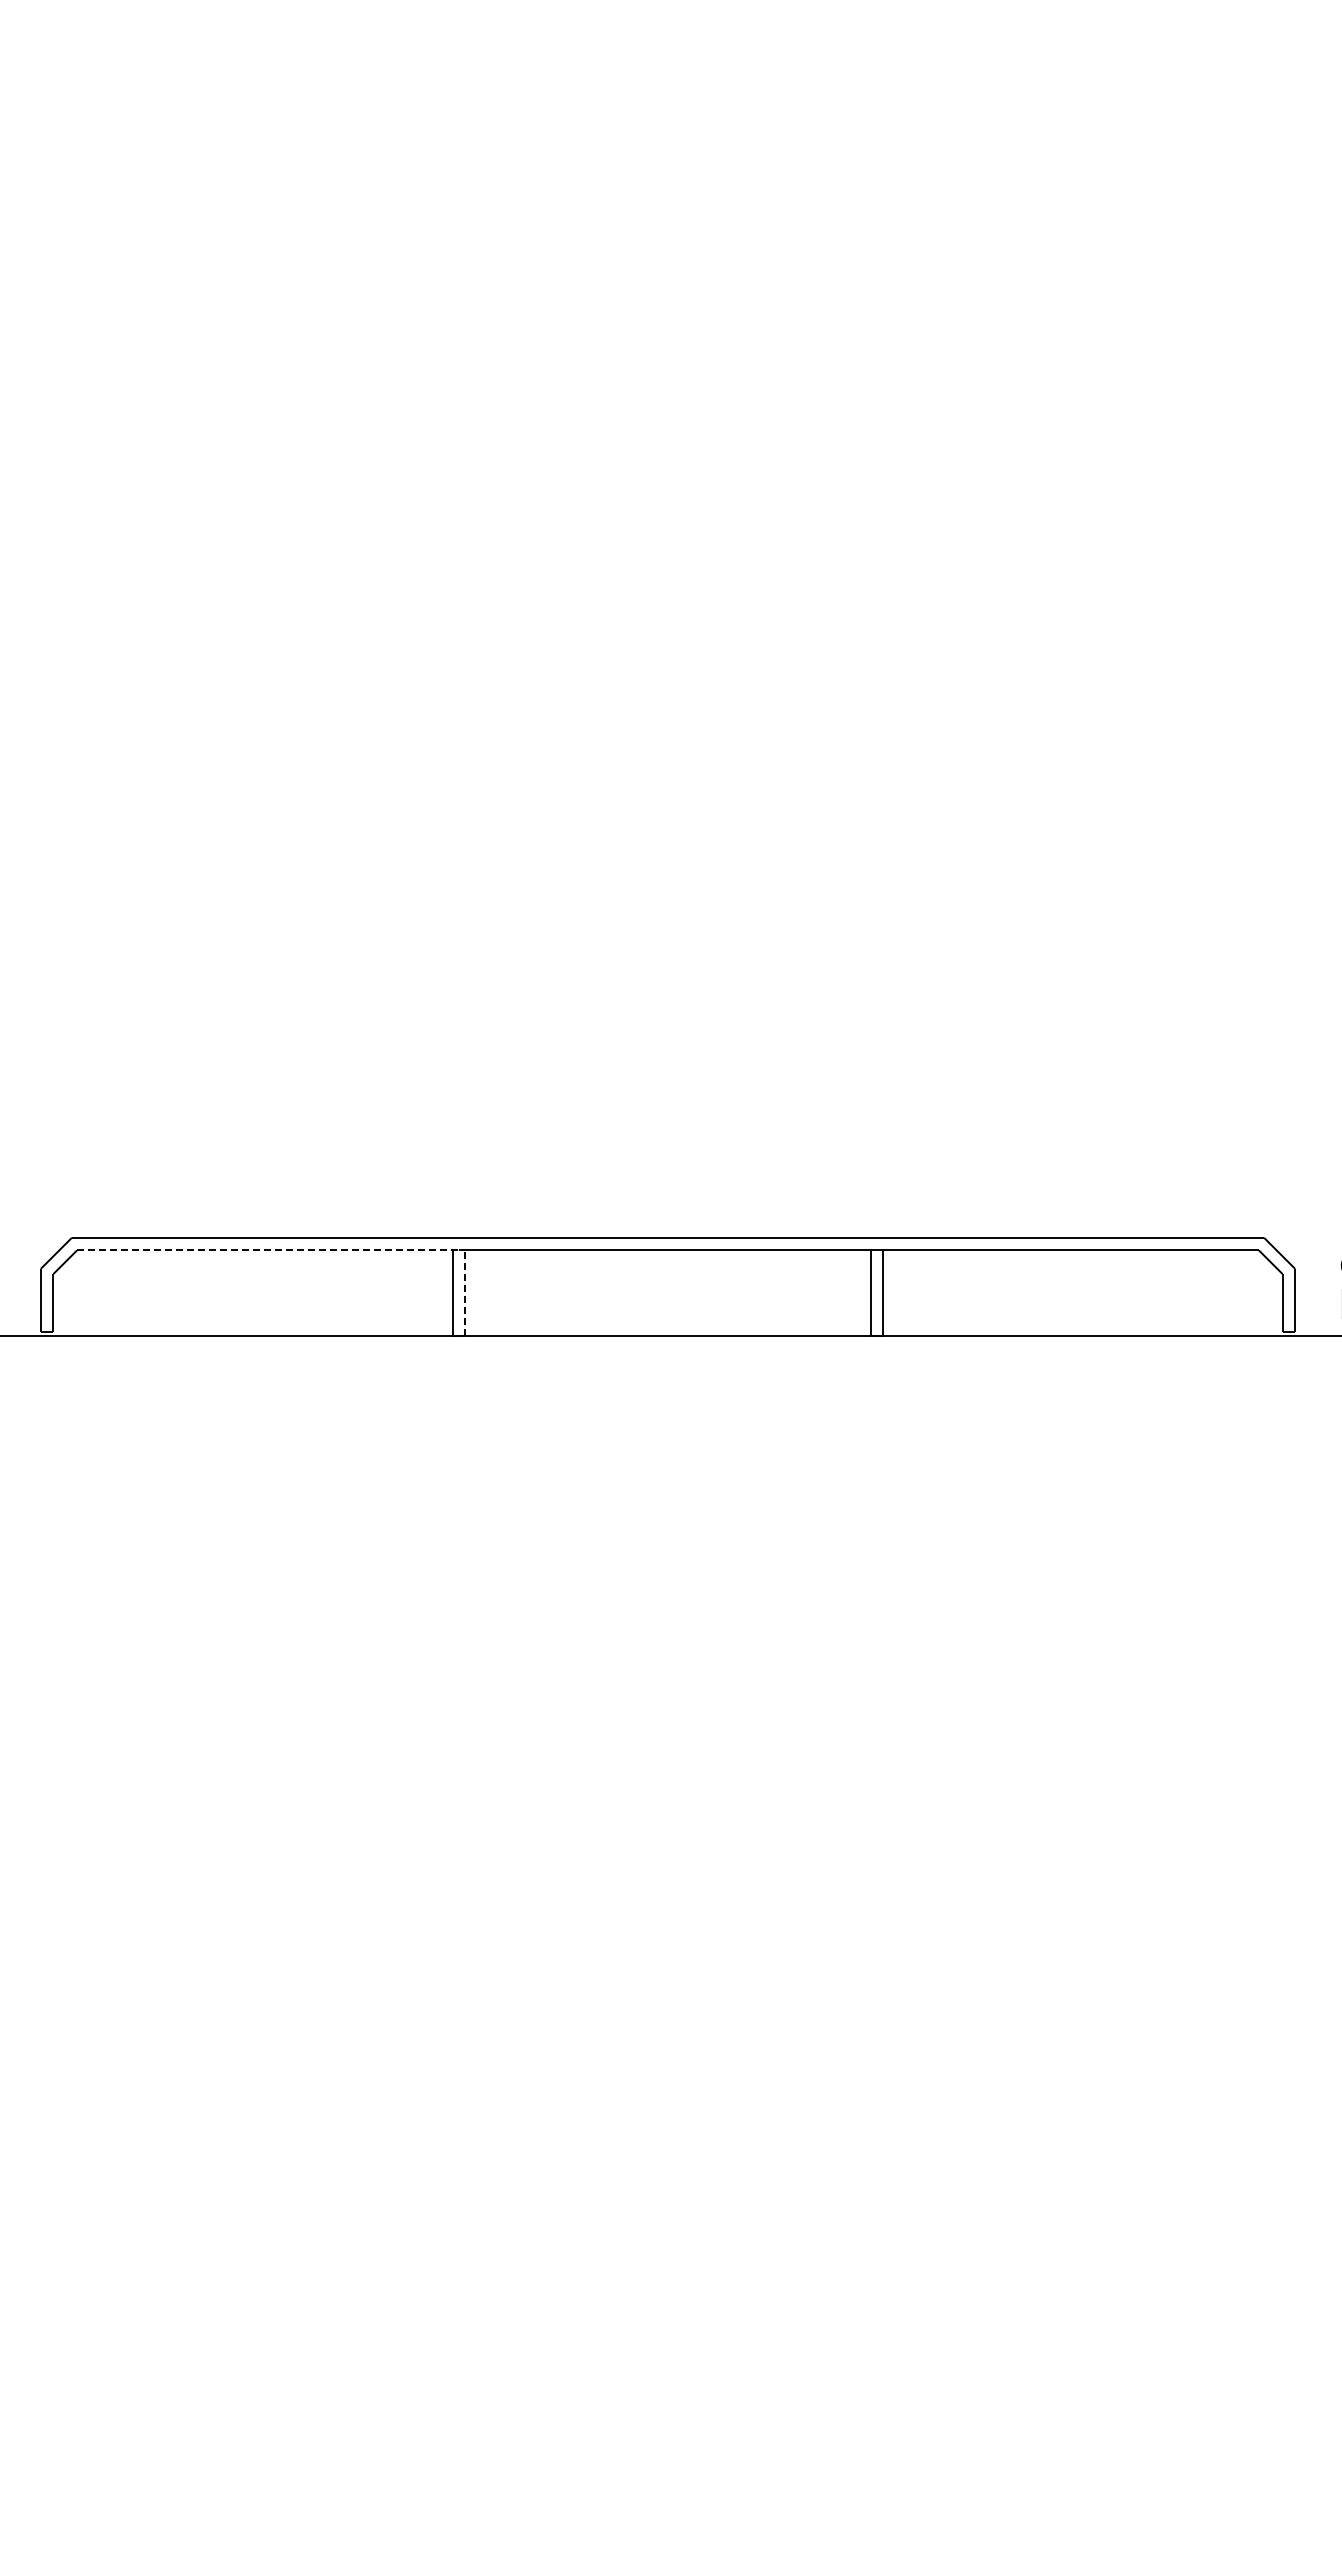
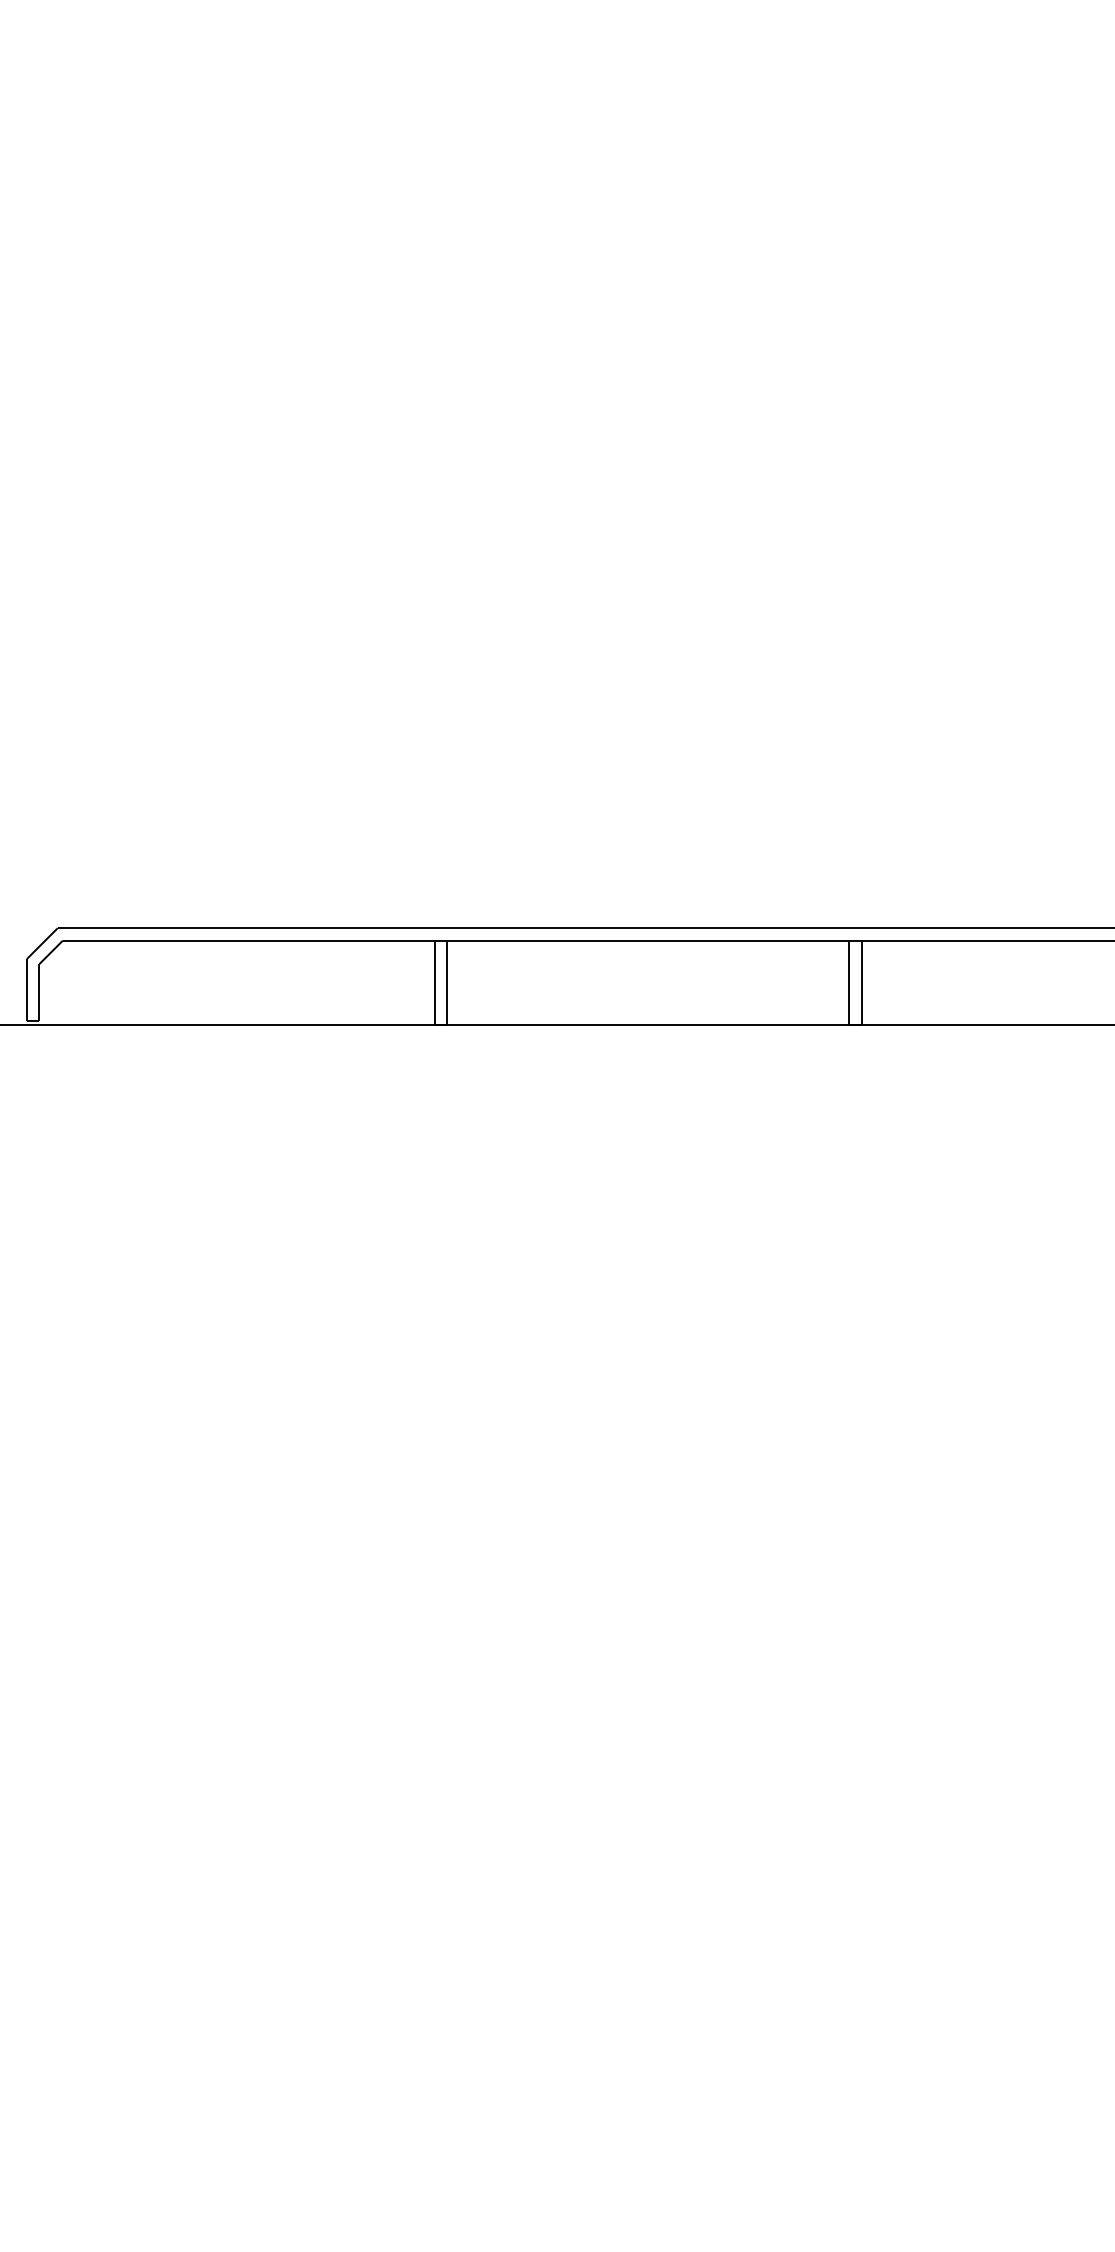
line: (268, 1250) -> (252, 940), dashed -> solid
line: (465, 1293) -> (447, 983), dashed -> solid

